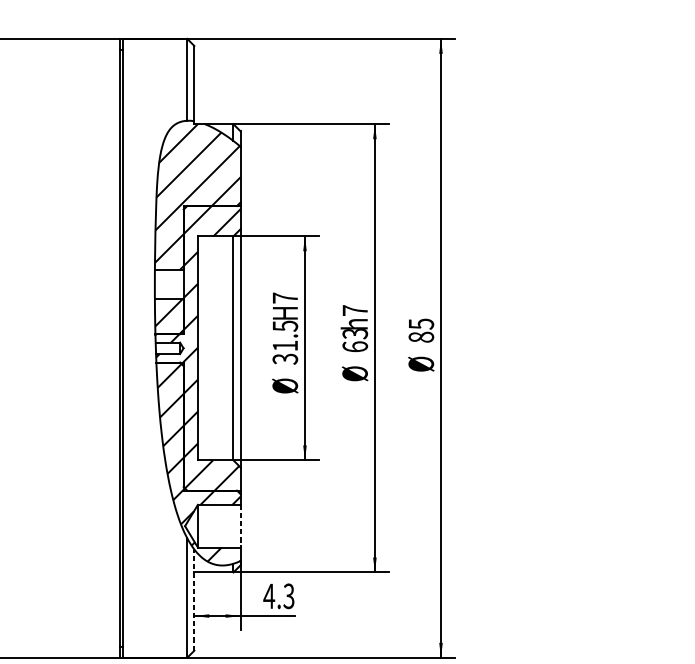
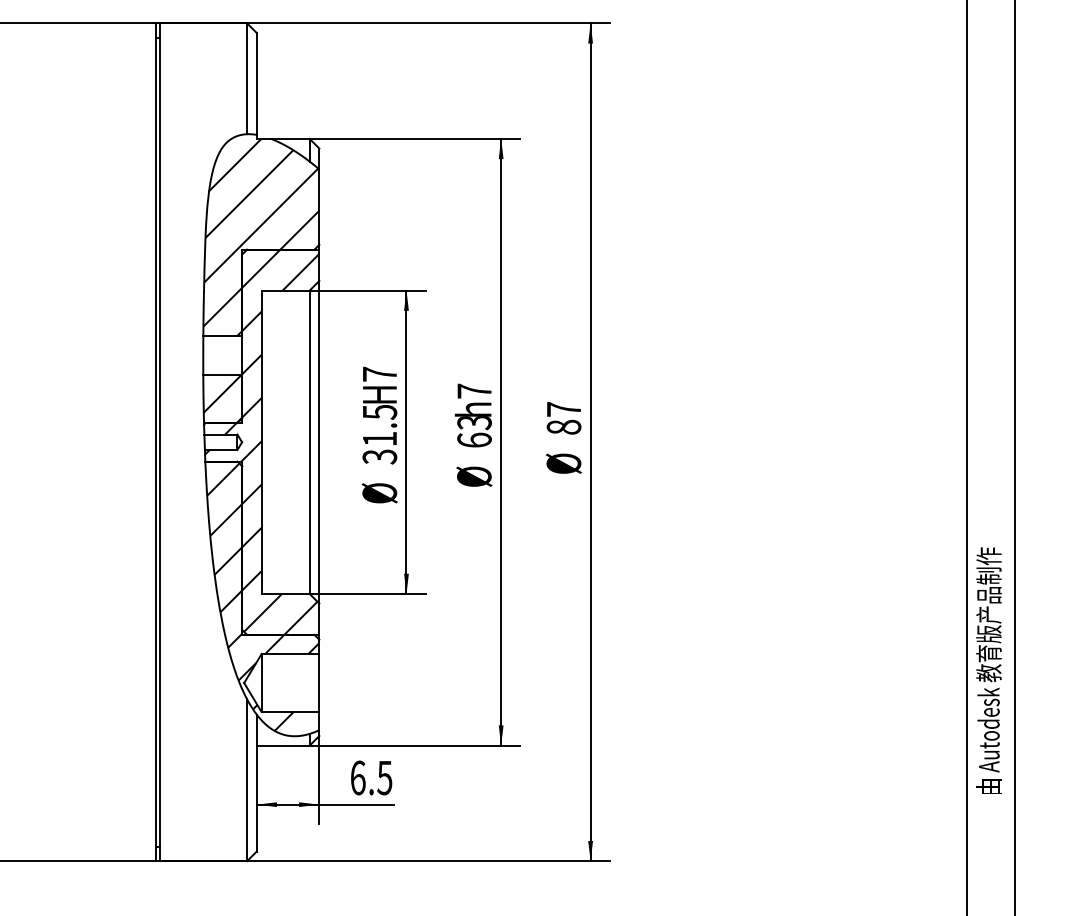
text: (421, 324) -> (564, 409), 85 -> 87
line: (240, 526) -> (319, 683), dashed -> solid
text: (279, 595) -> (371, 777), 4.3 -> 6.5
line: (194, 599) -> (256, 782), dashed -> solid

